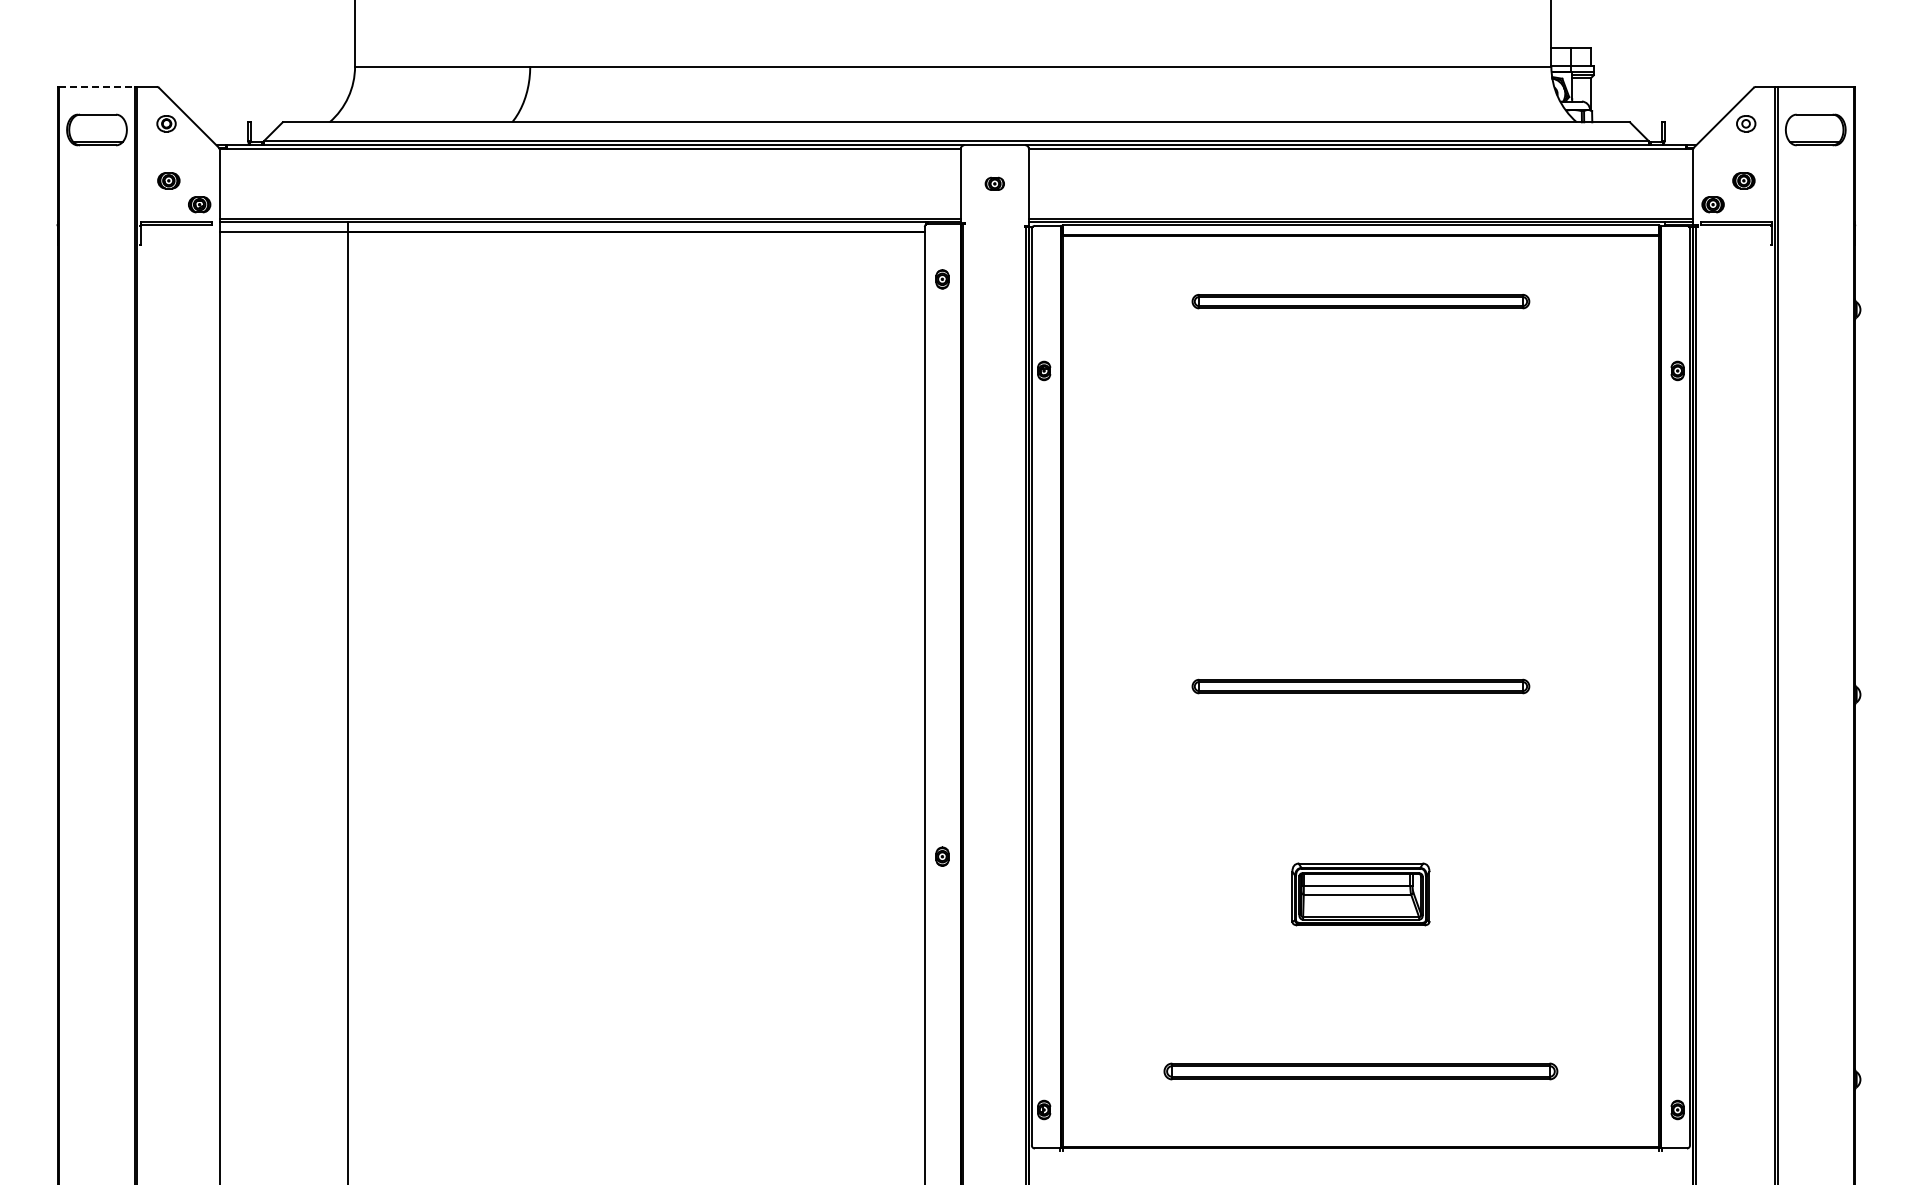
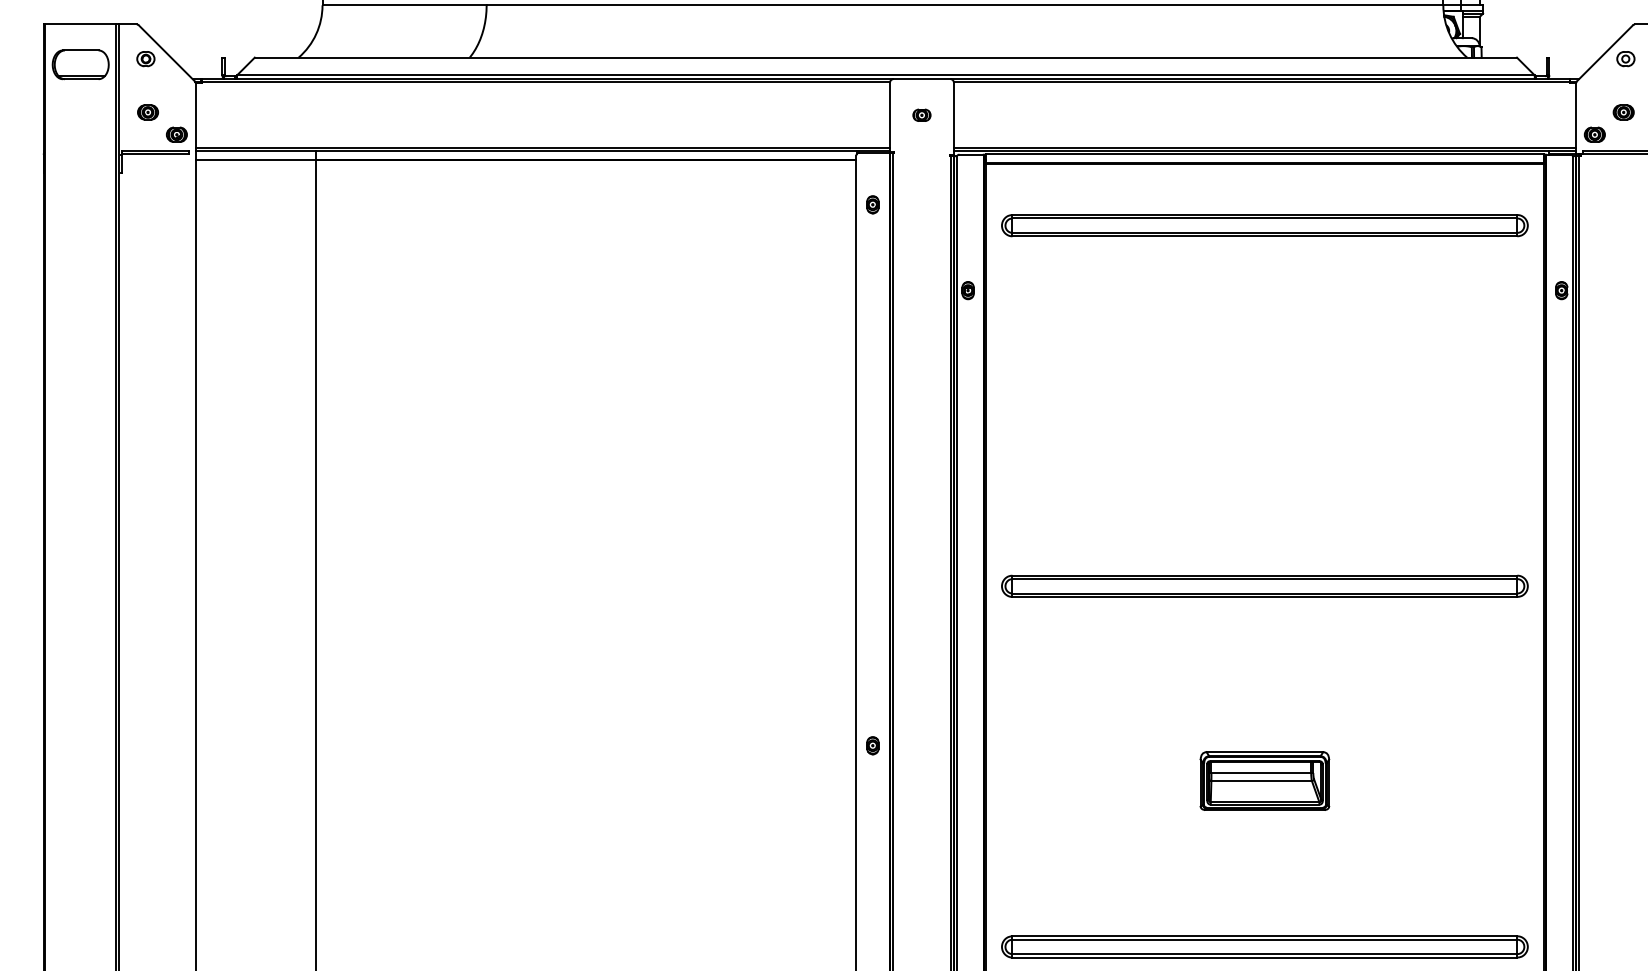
line: (97, 86) -> (81, 24), dashed -> solid
part: (1360, 301) -> (1264, 225), size x1.67
part: (1360, 686) -> (1264, 586), size x1.67
part: (1360, 1071) -> (1264, 946), size x1.43

